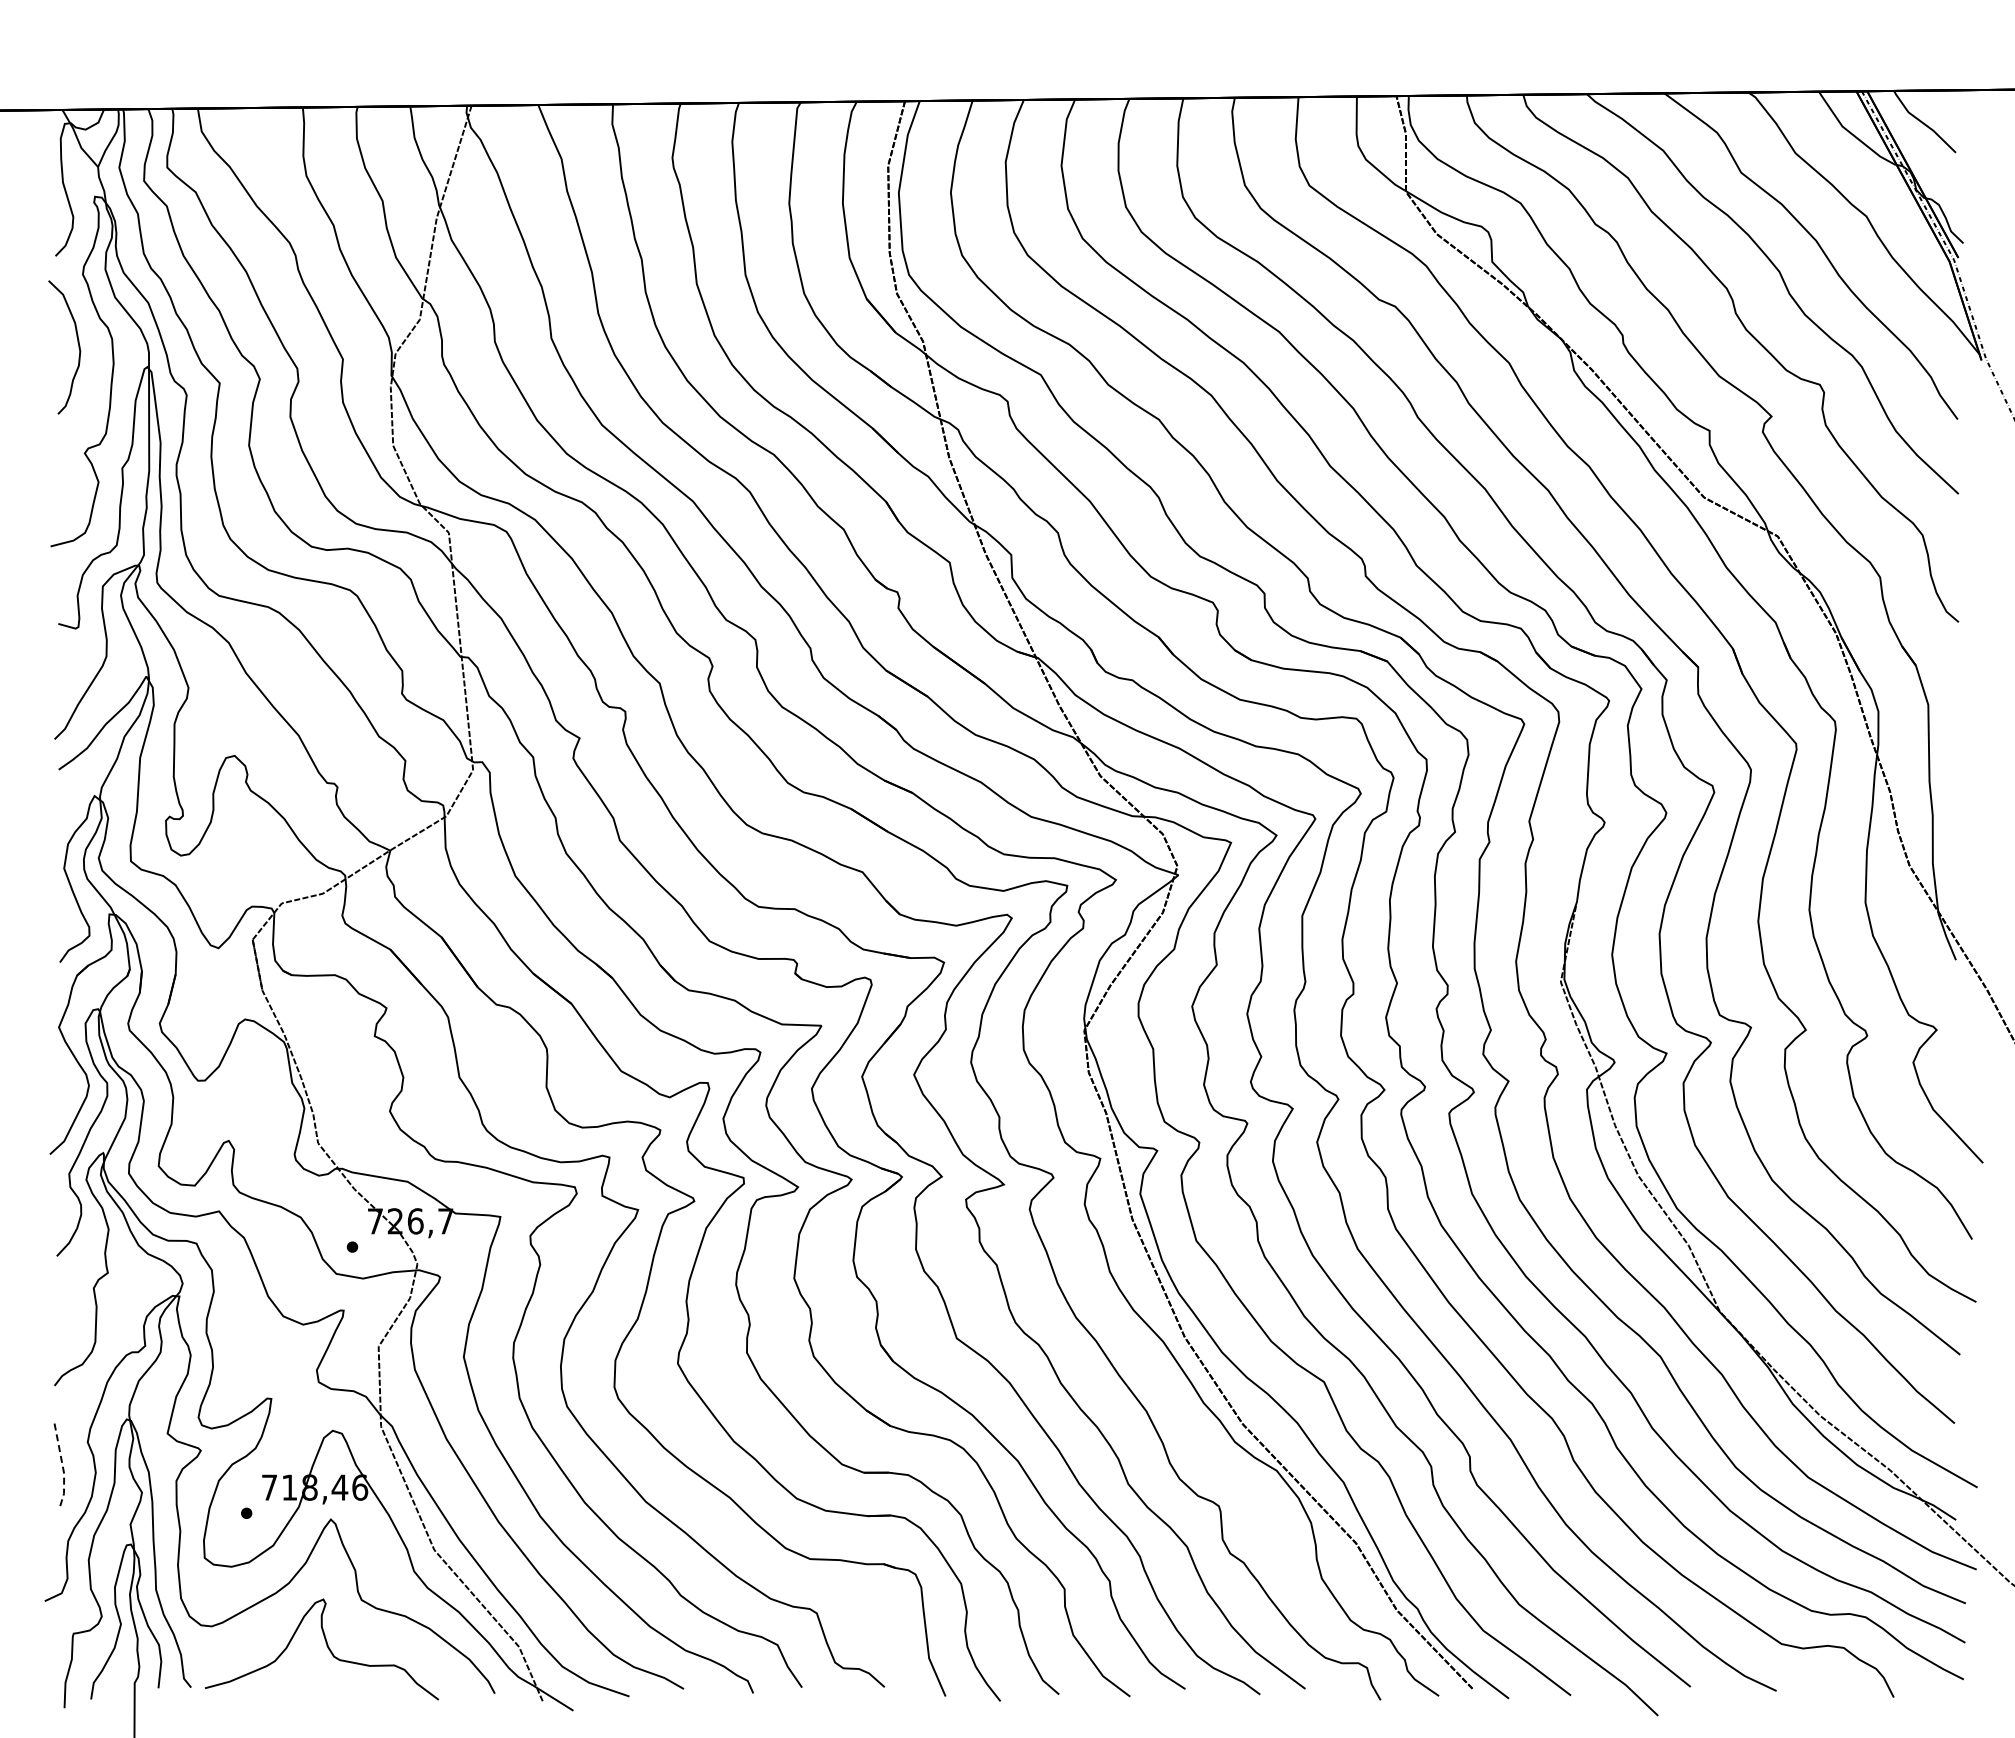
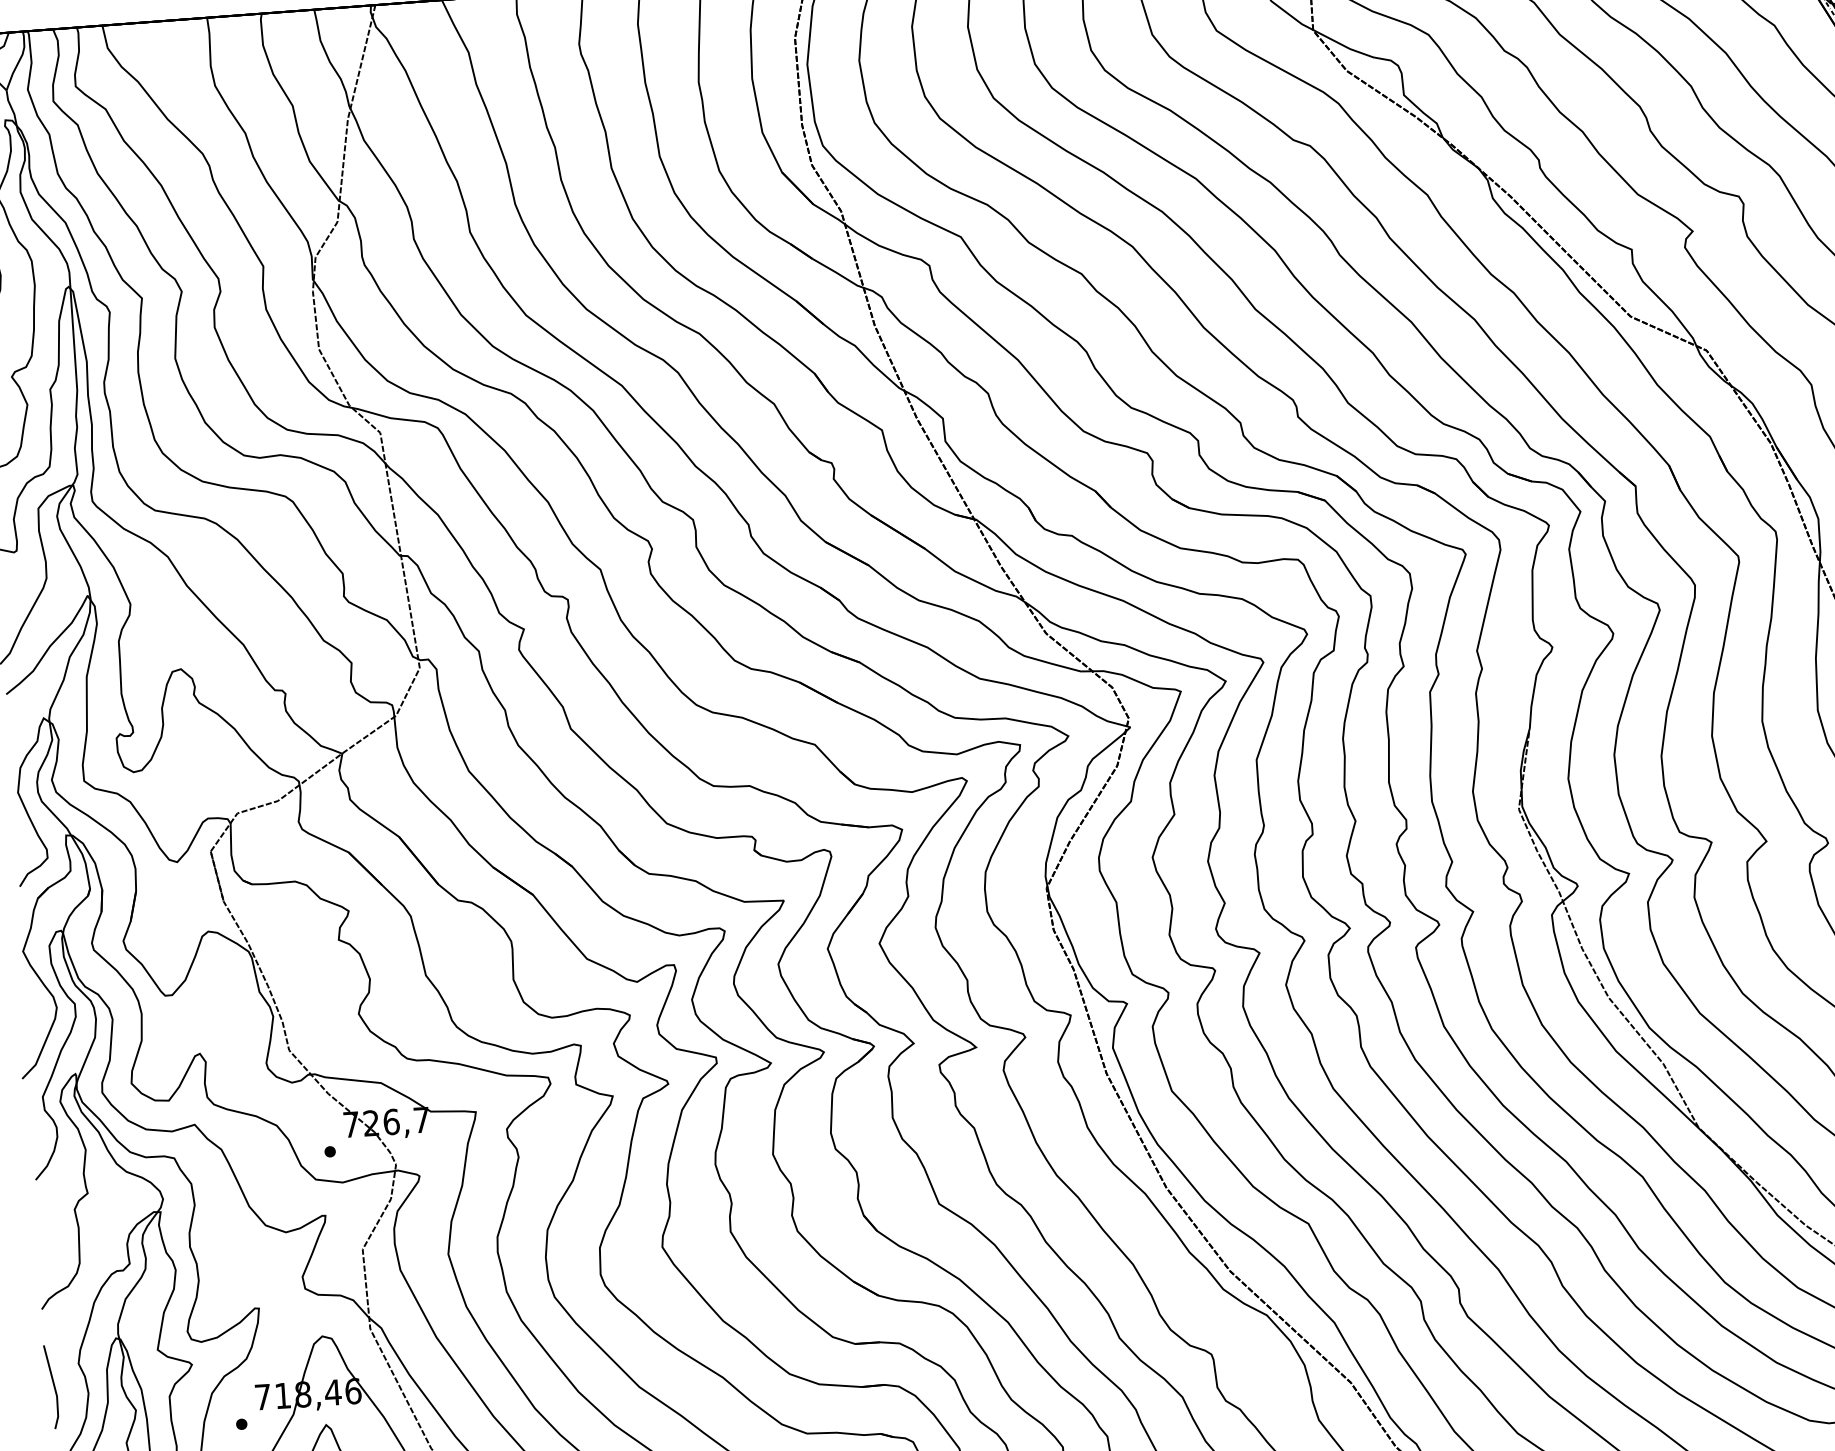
line: (62, 1464) -> (54, 1387), dashed -> solid

